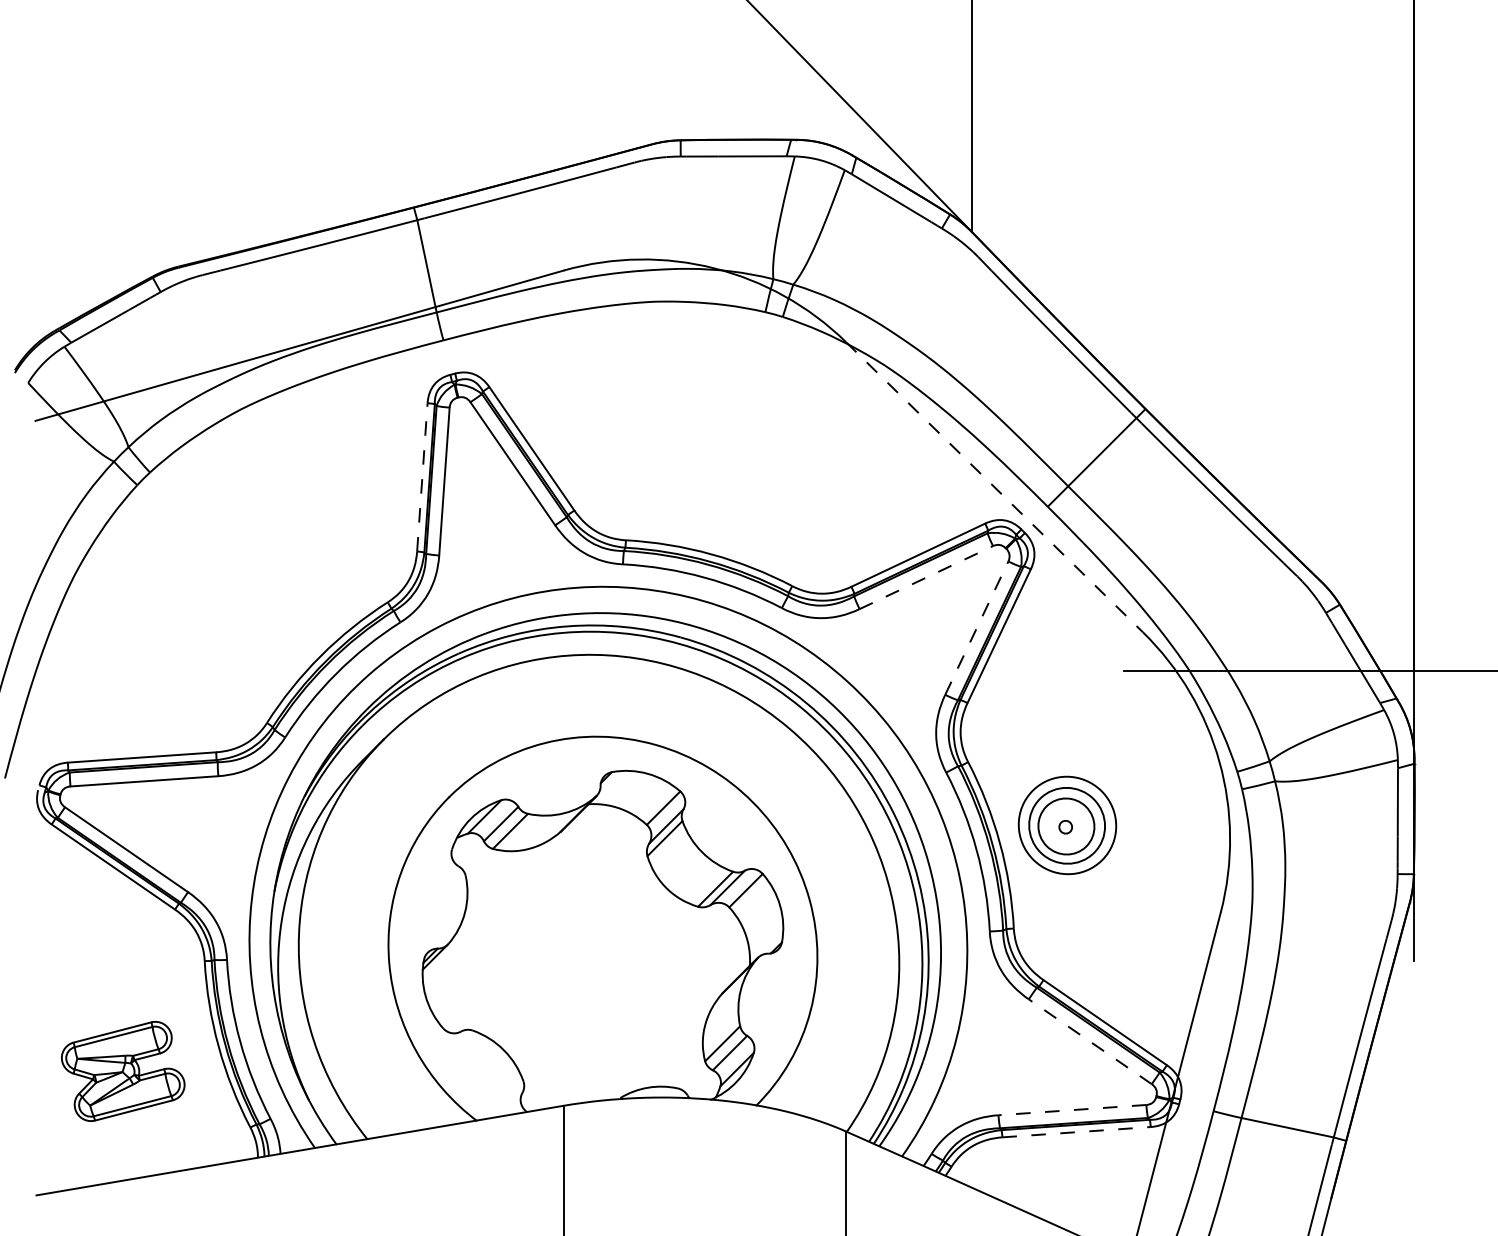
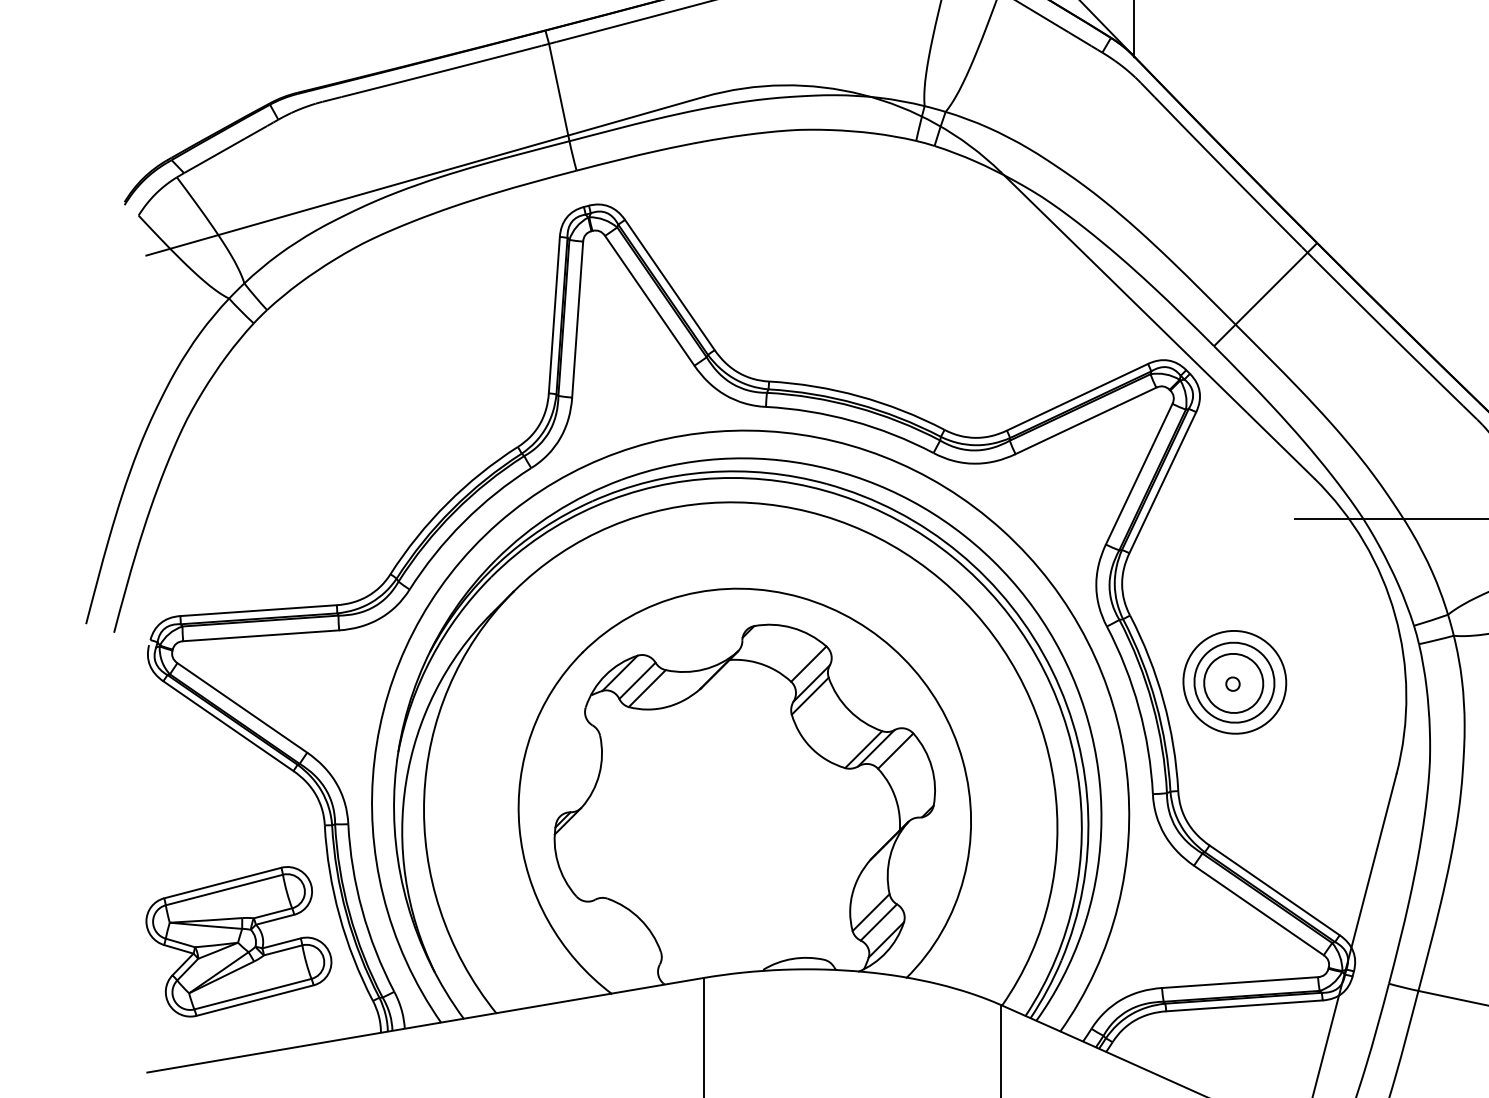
line: (422, 476) -> (554, 314), dashed -> solid
line: (994, 487) -> (1157, 325), dashed -> solid
line: (926, 577) -> (1086, 420), dashed -> solid
line: (976, 628) -> (1138, 474), dashed -> solid
line: (1090, 1041) -> (1259, 910), dashed -> solid
part: (122, 1071) -> (238, 941), size x1.43
line: (1071, 1110) -> (1239, 982), dashed -> solid
line: (1077, 1132) -> (1245, 1006), dashed -> solid

